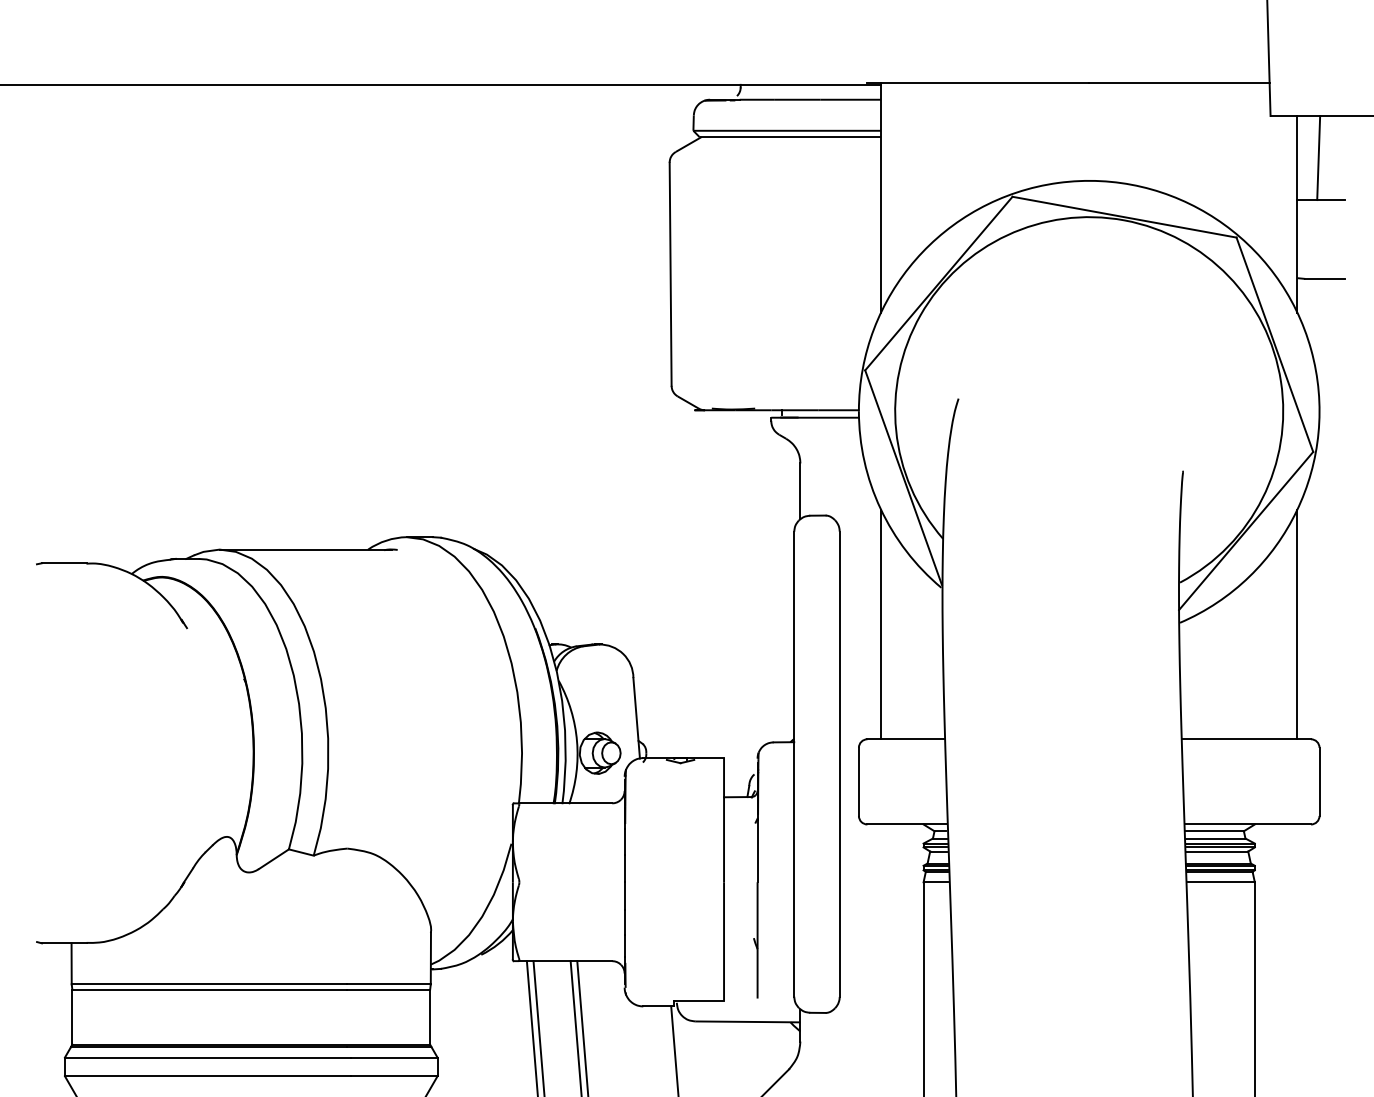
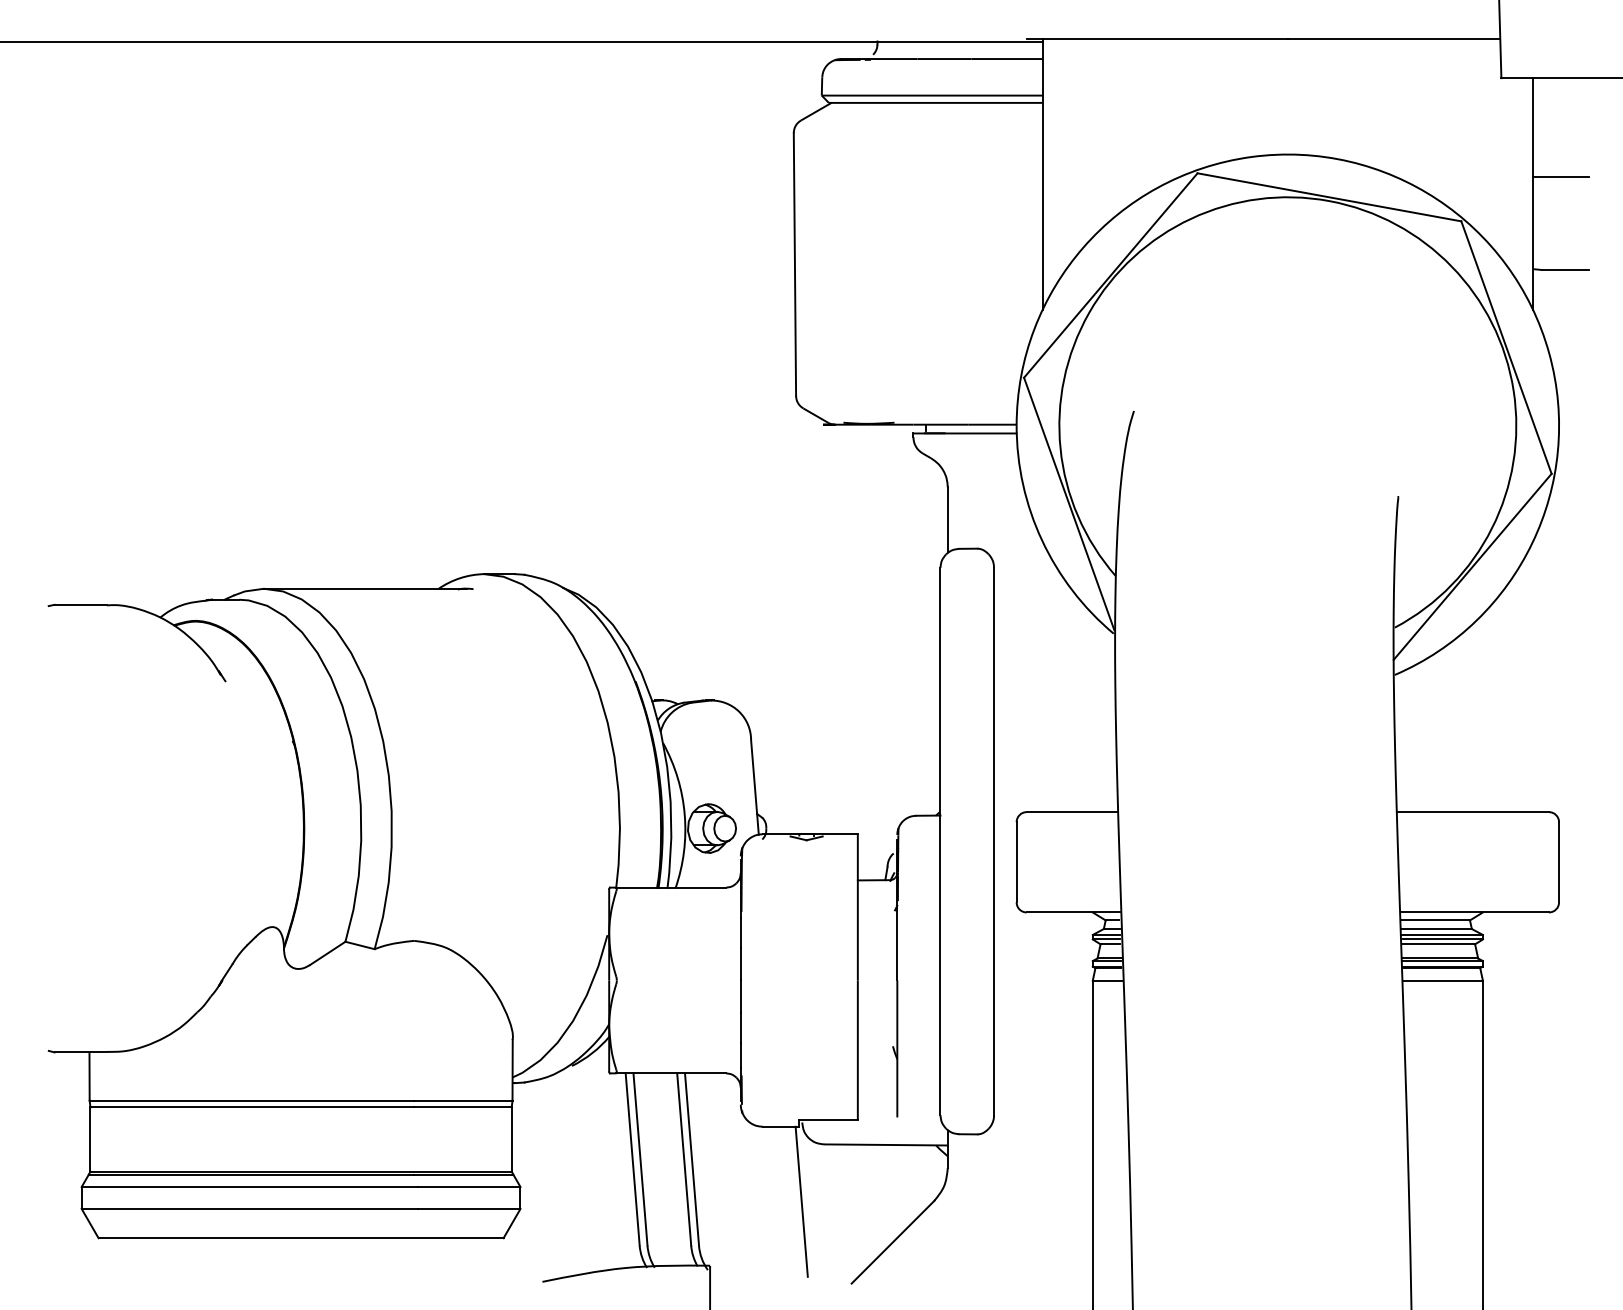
line: (1318, 157) -> (1557, 127), removed
line: (880, 624) -> (1042, 676), removed
line: (1297, 624) -> (1533, 676), removed

